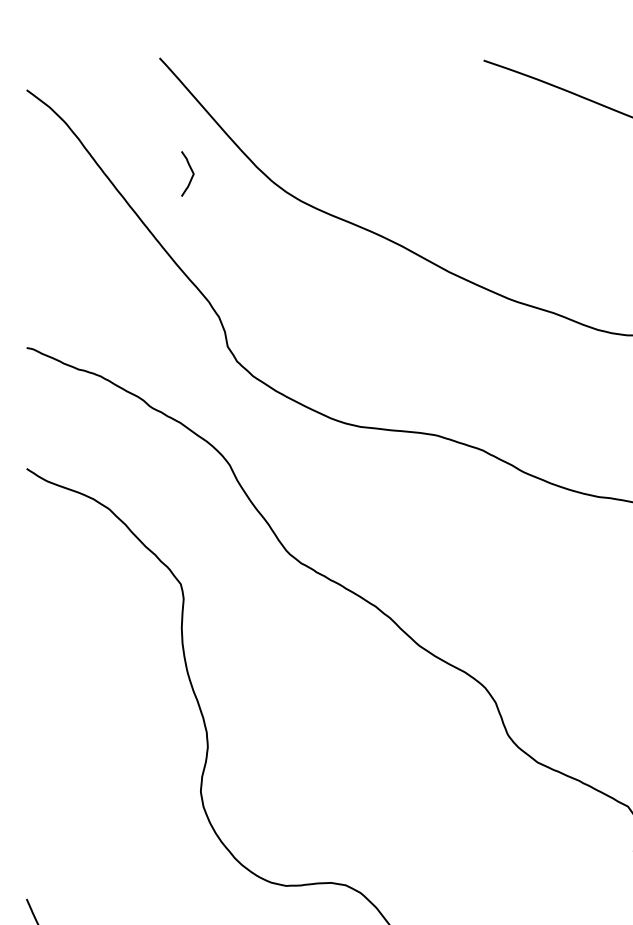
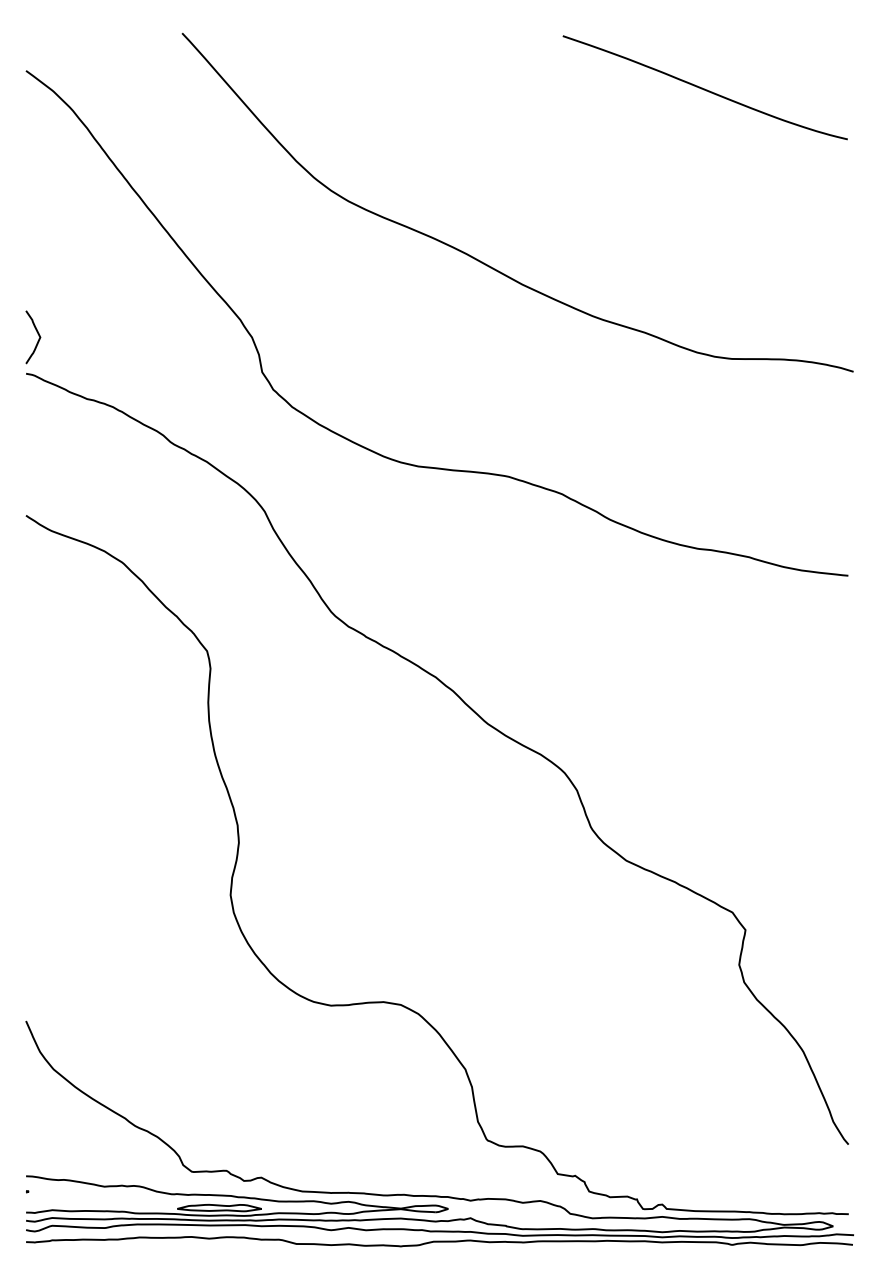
curve: (191, 171) -> (37, 334), moved

